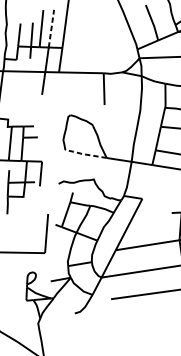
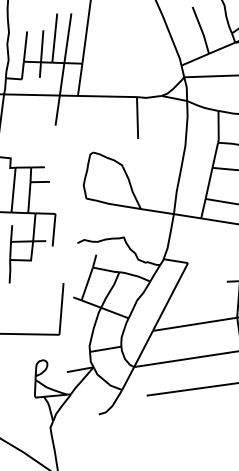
line: (51, 28) -> (67, 37), dashed -> solid
line: (84, 154) -> (111, 204), dashed -> solid

